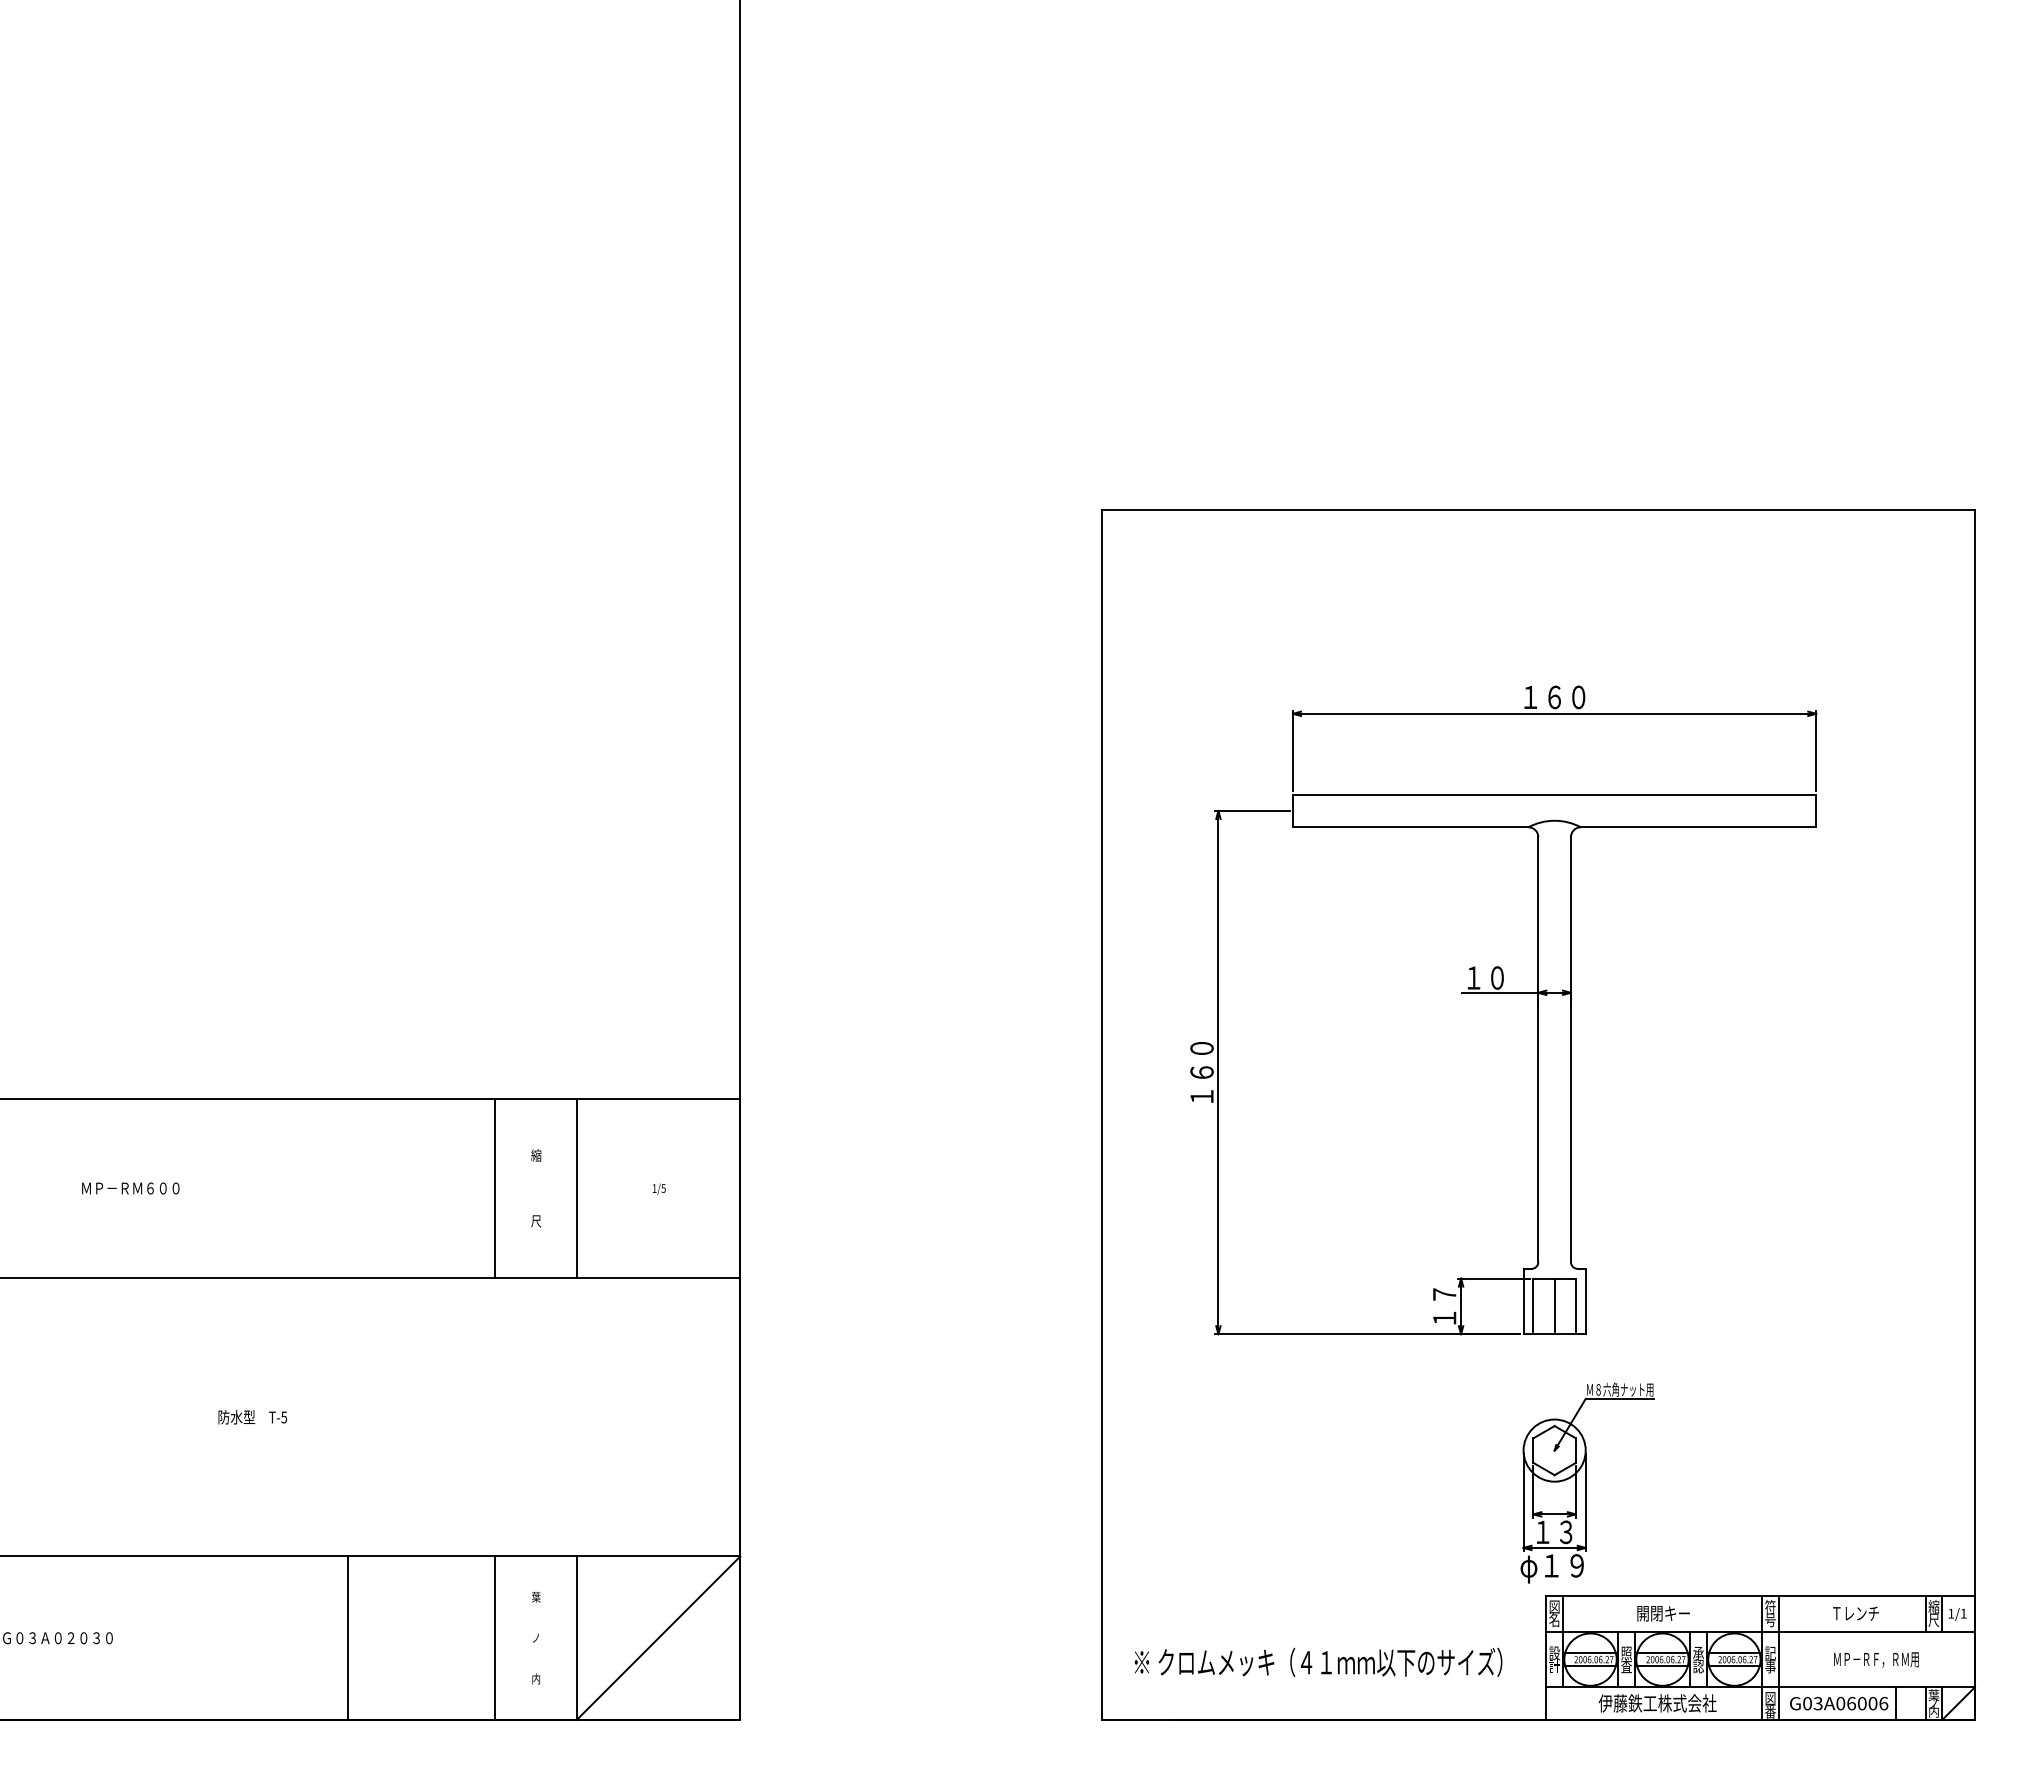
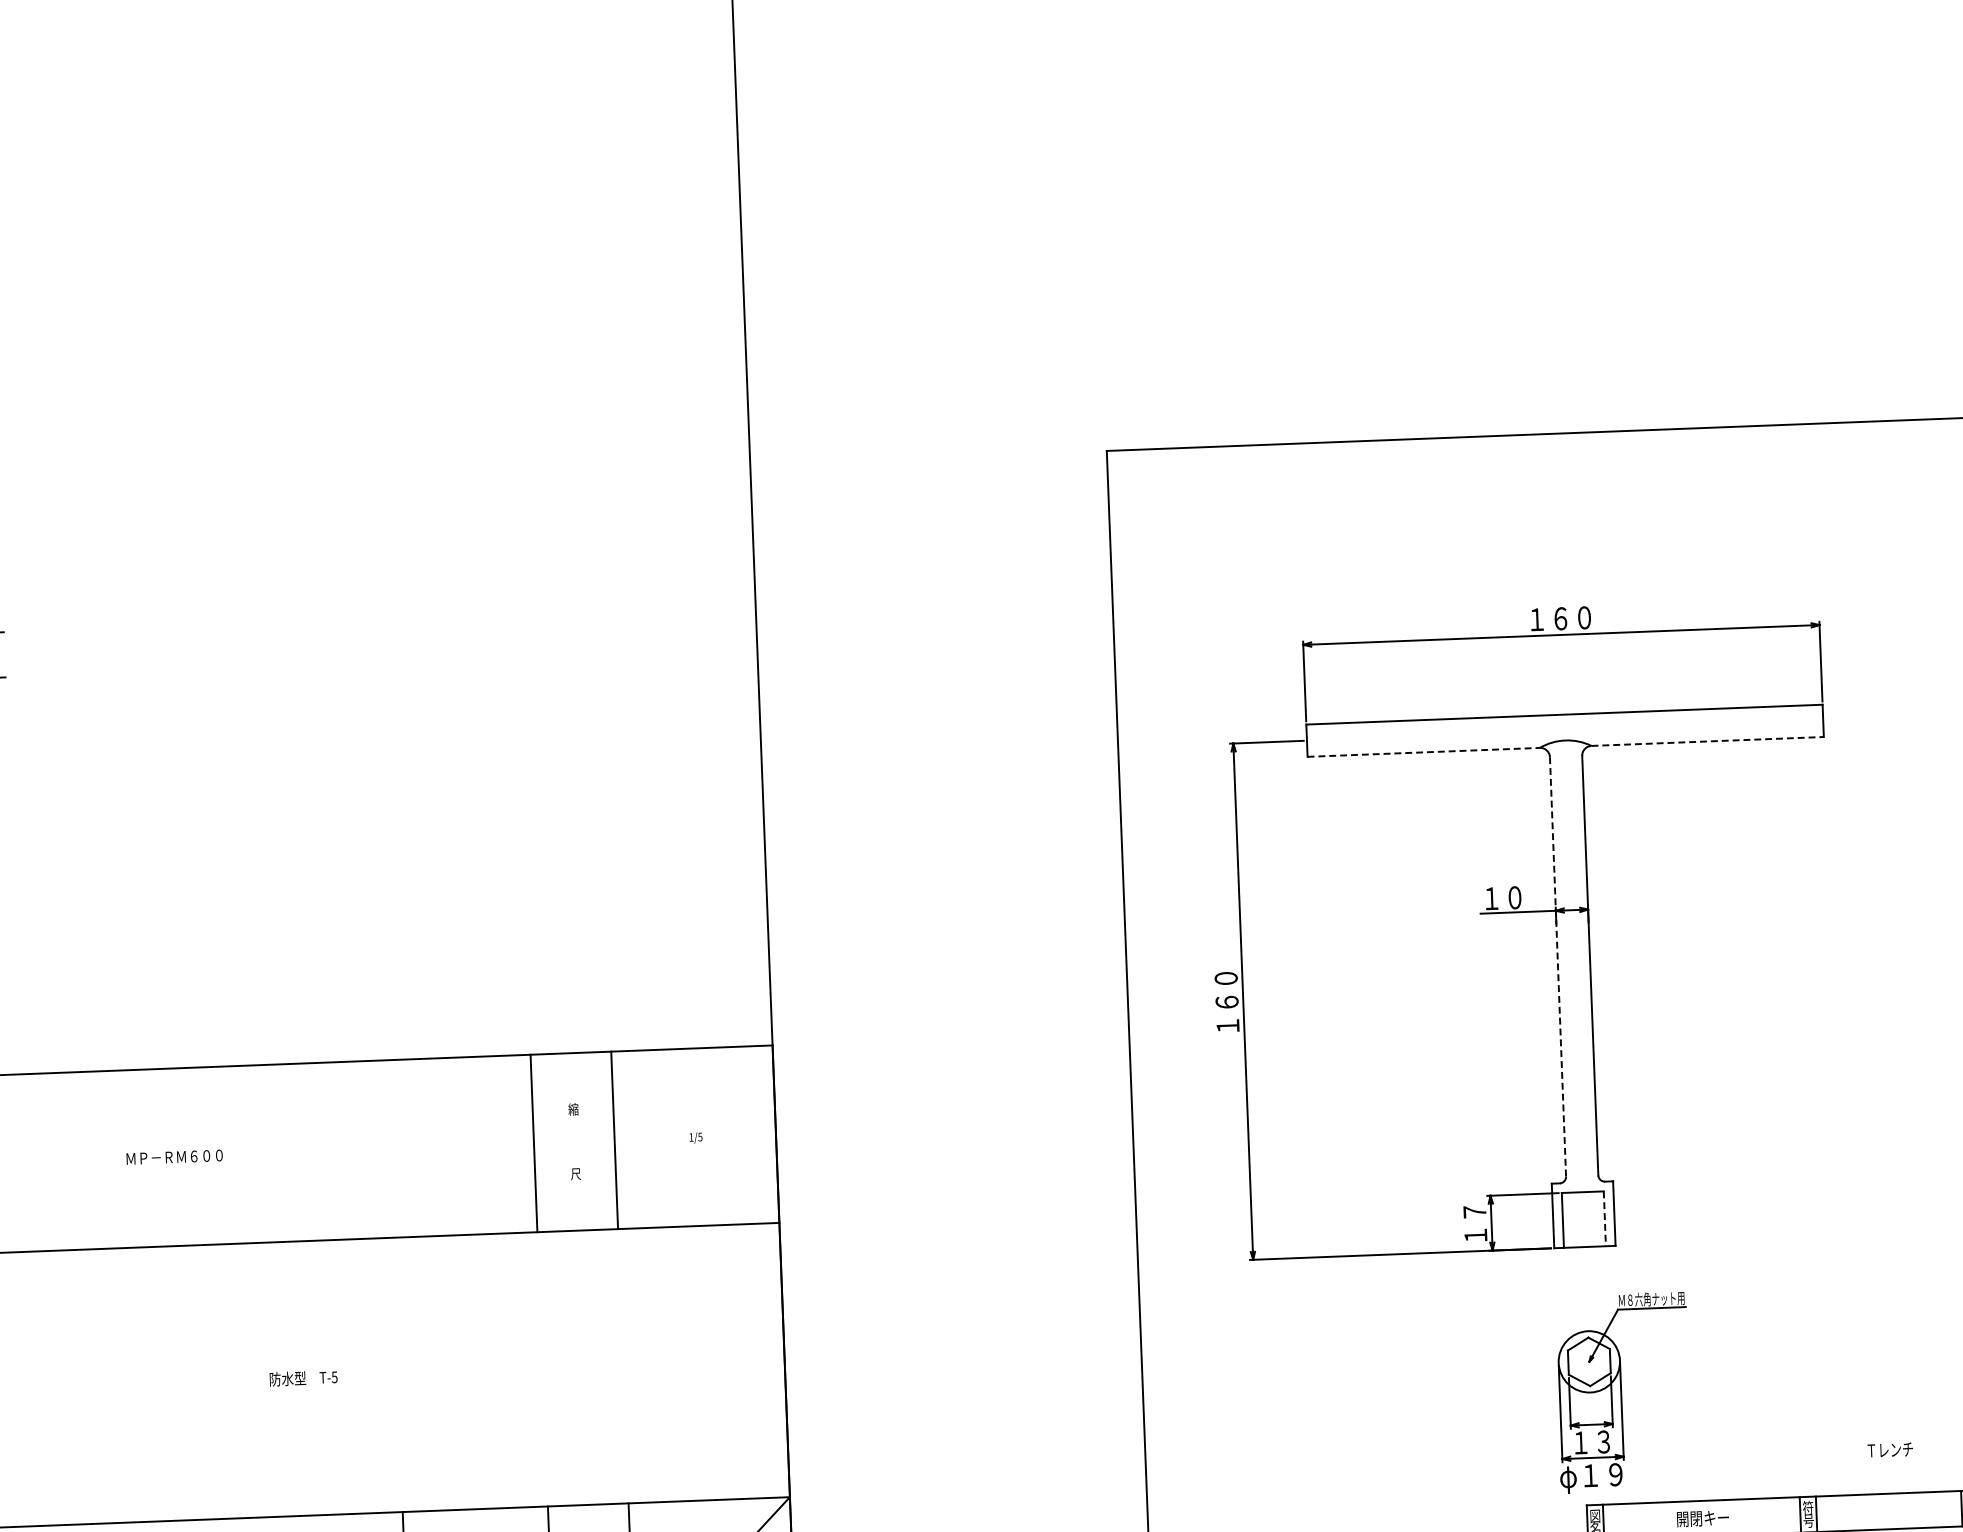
line: (1410, 827) -> (1423, 752), solid -> dashed
line: (1698, 827) -> (1707, 741), solid -> dashed
line: (1538, 1049) -> (1558, 966), solid -> dashed
line: (1554, 1306) -> (1583, 1219), removed
line: (1575, 1306) -> (1604, 1218), solid -> dashed
text: (1855, 1613) -> (1889, 1449), moved

